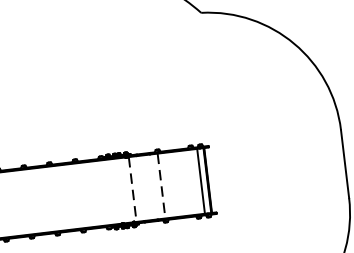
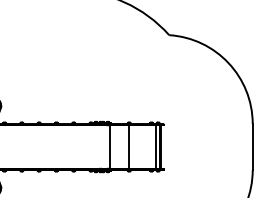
line: (162, 186) -> (129, 147), dashed -> solid
line: (132, 190) -> (109, 147), dashed -> solid

